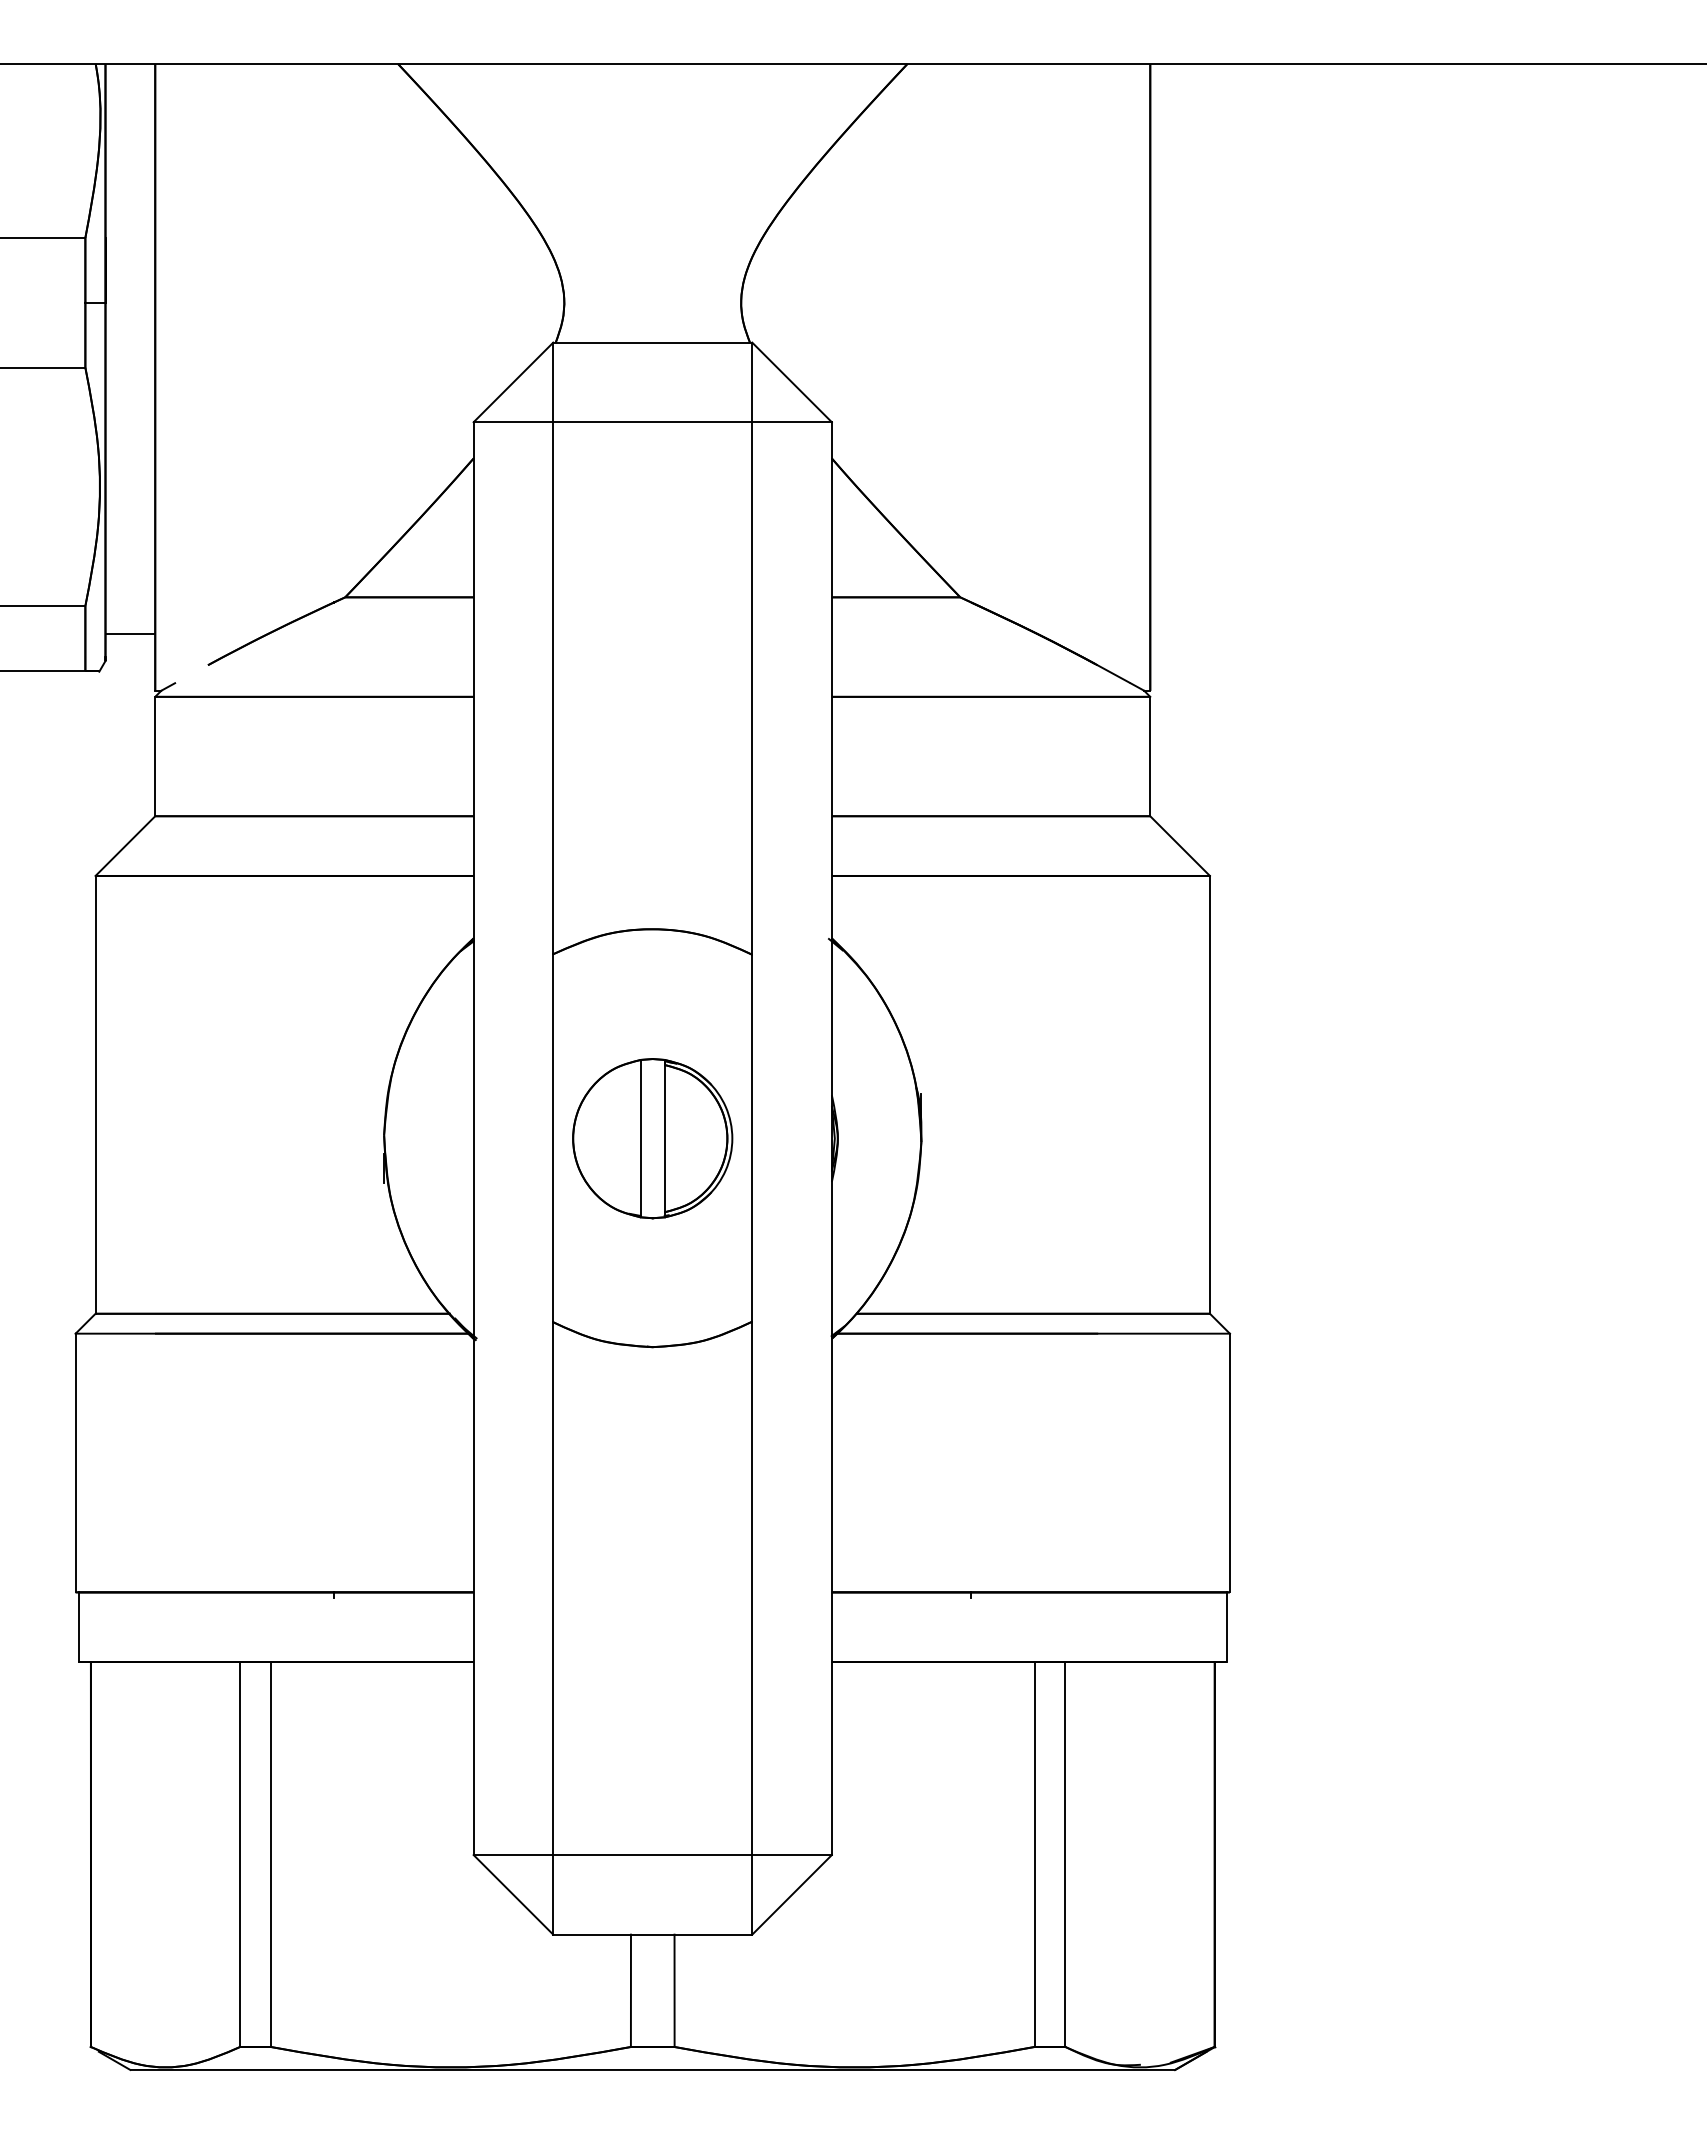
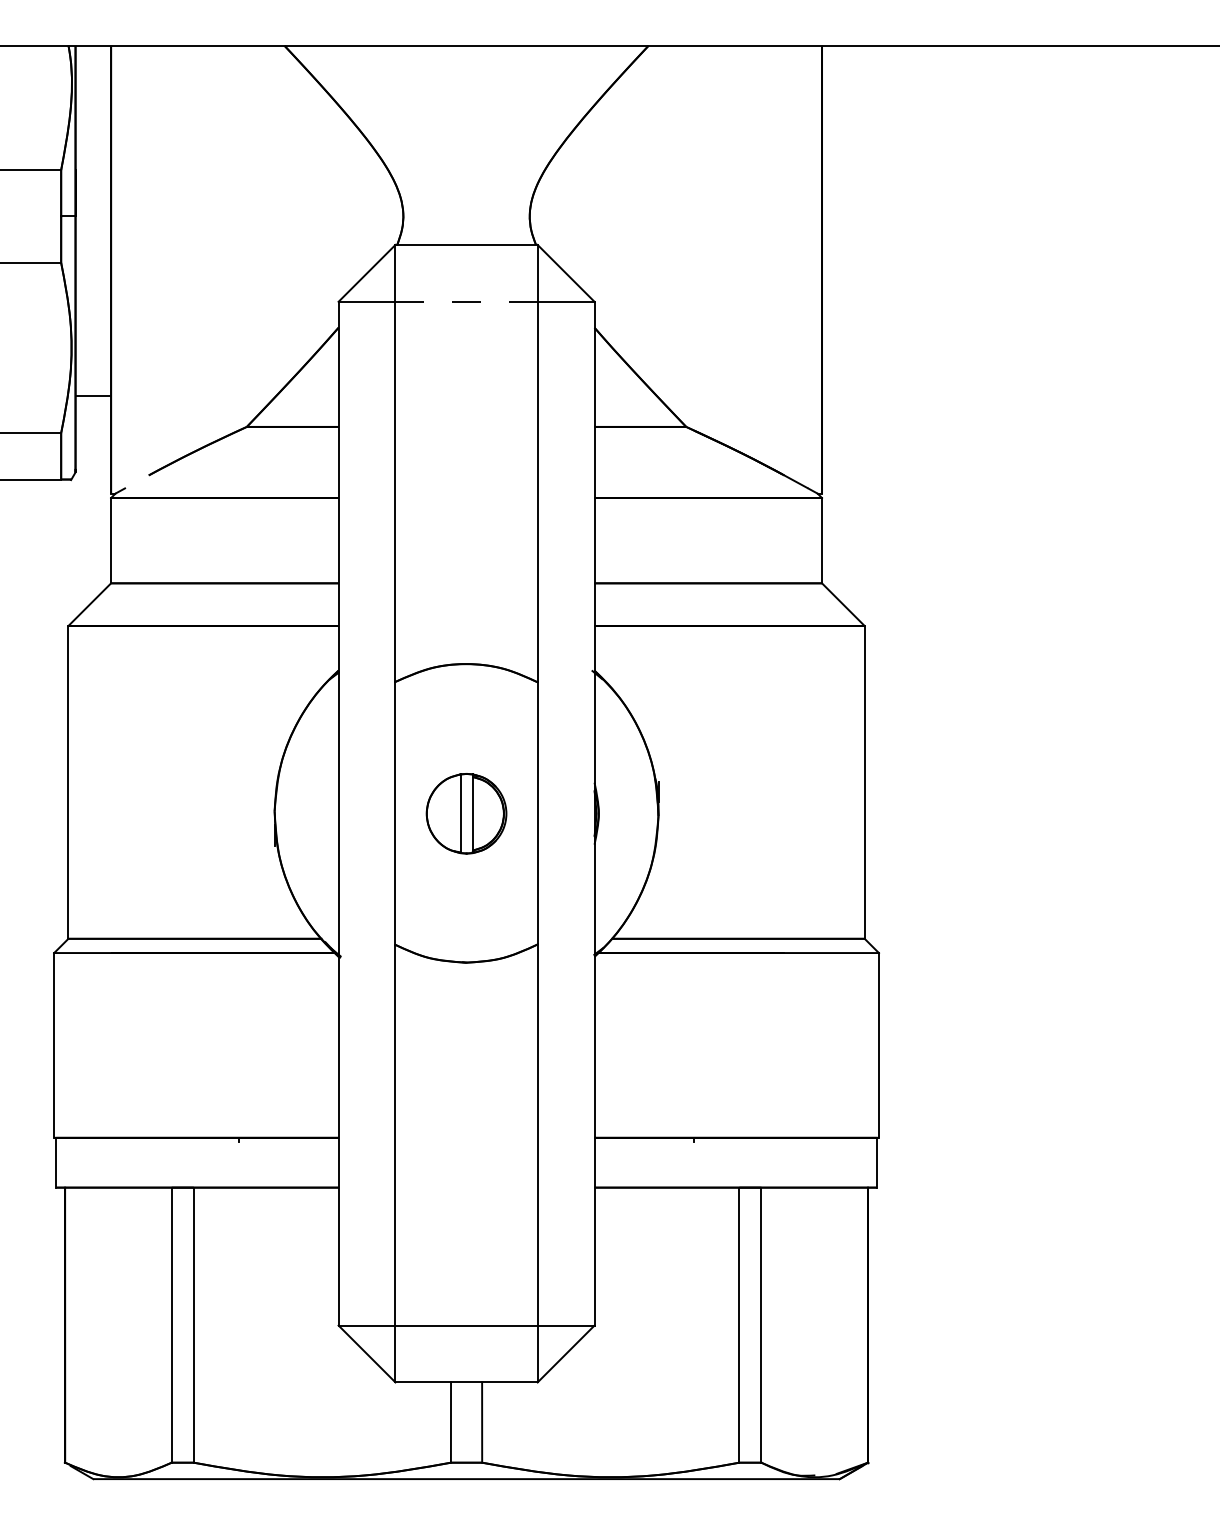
line: (652, 422) -> (466, 302), solid -> dashed
line: (130, 633) -> (93, 396), moved
part: (652, 1138) -> (466, 813), size x0.7

